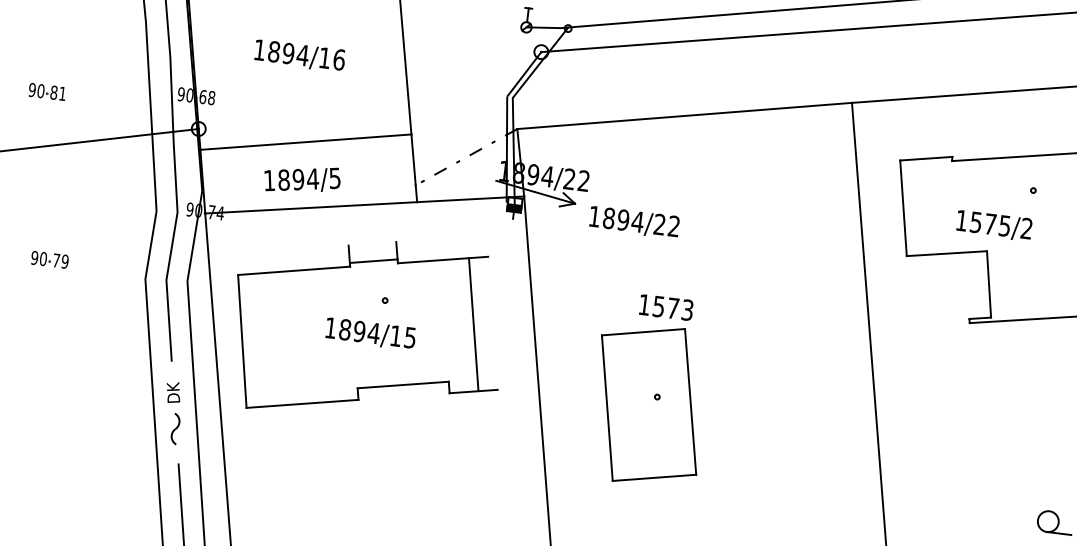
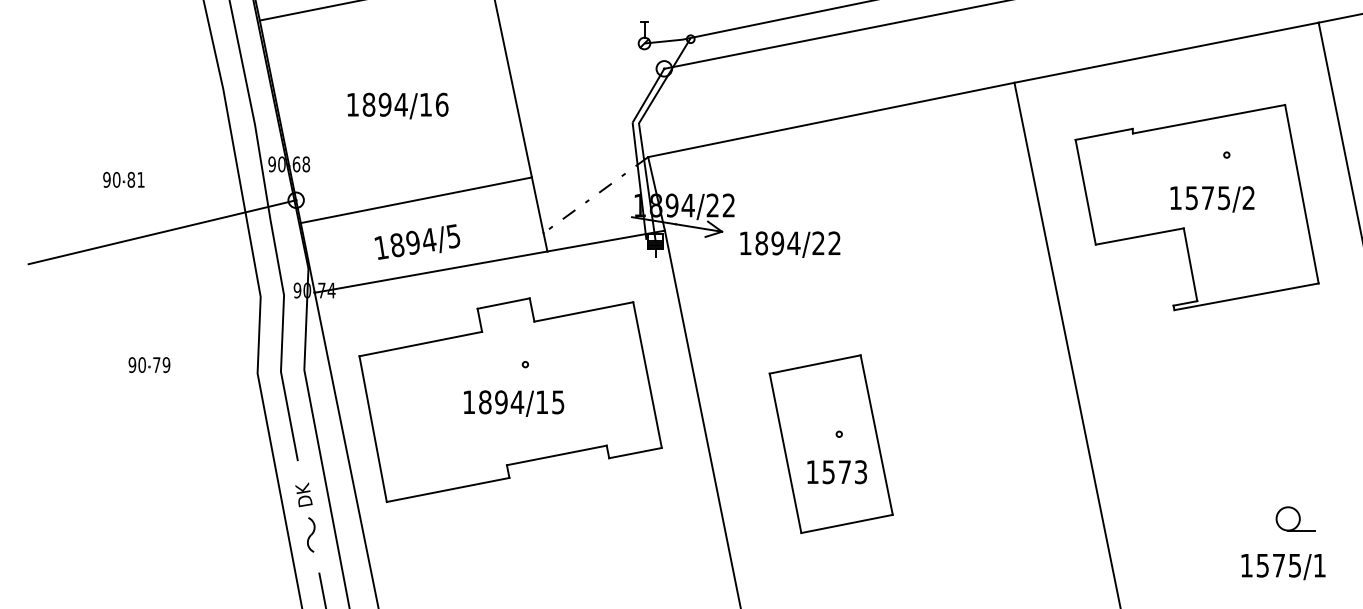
text: (994, 225) -> (1212, 199), moved
line: (373, 261) -> (503, 303), moved
text: (665, 307) -> (836, 472), moved
line: (473, 324) -> (647, 374), moved

